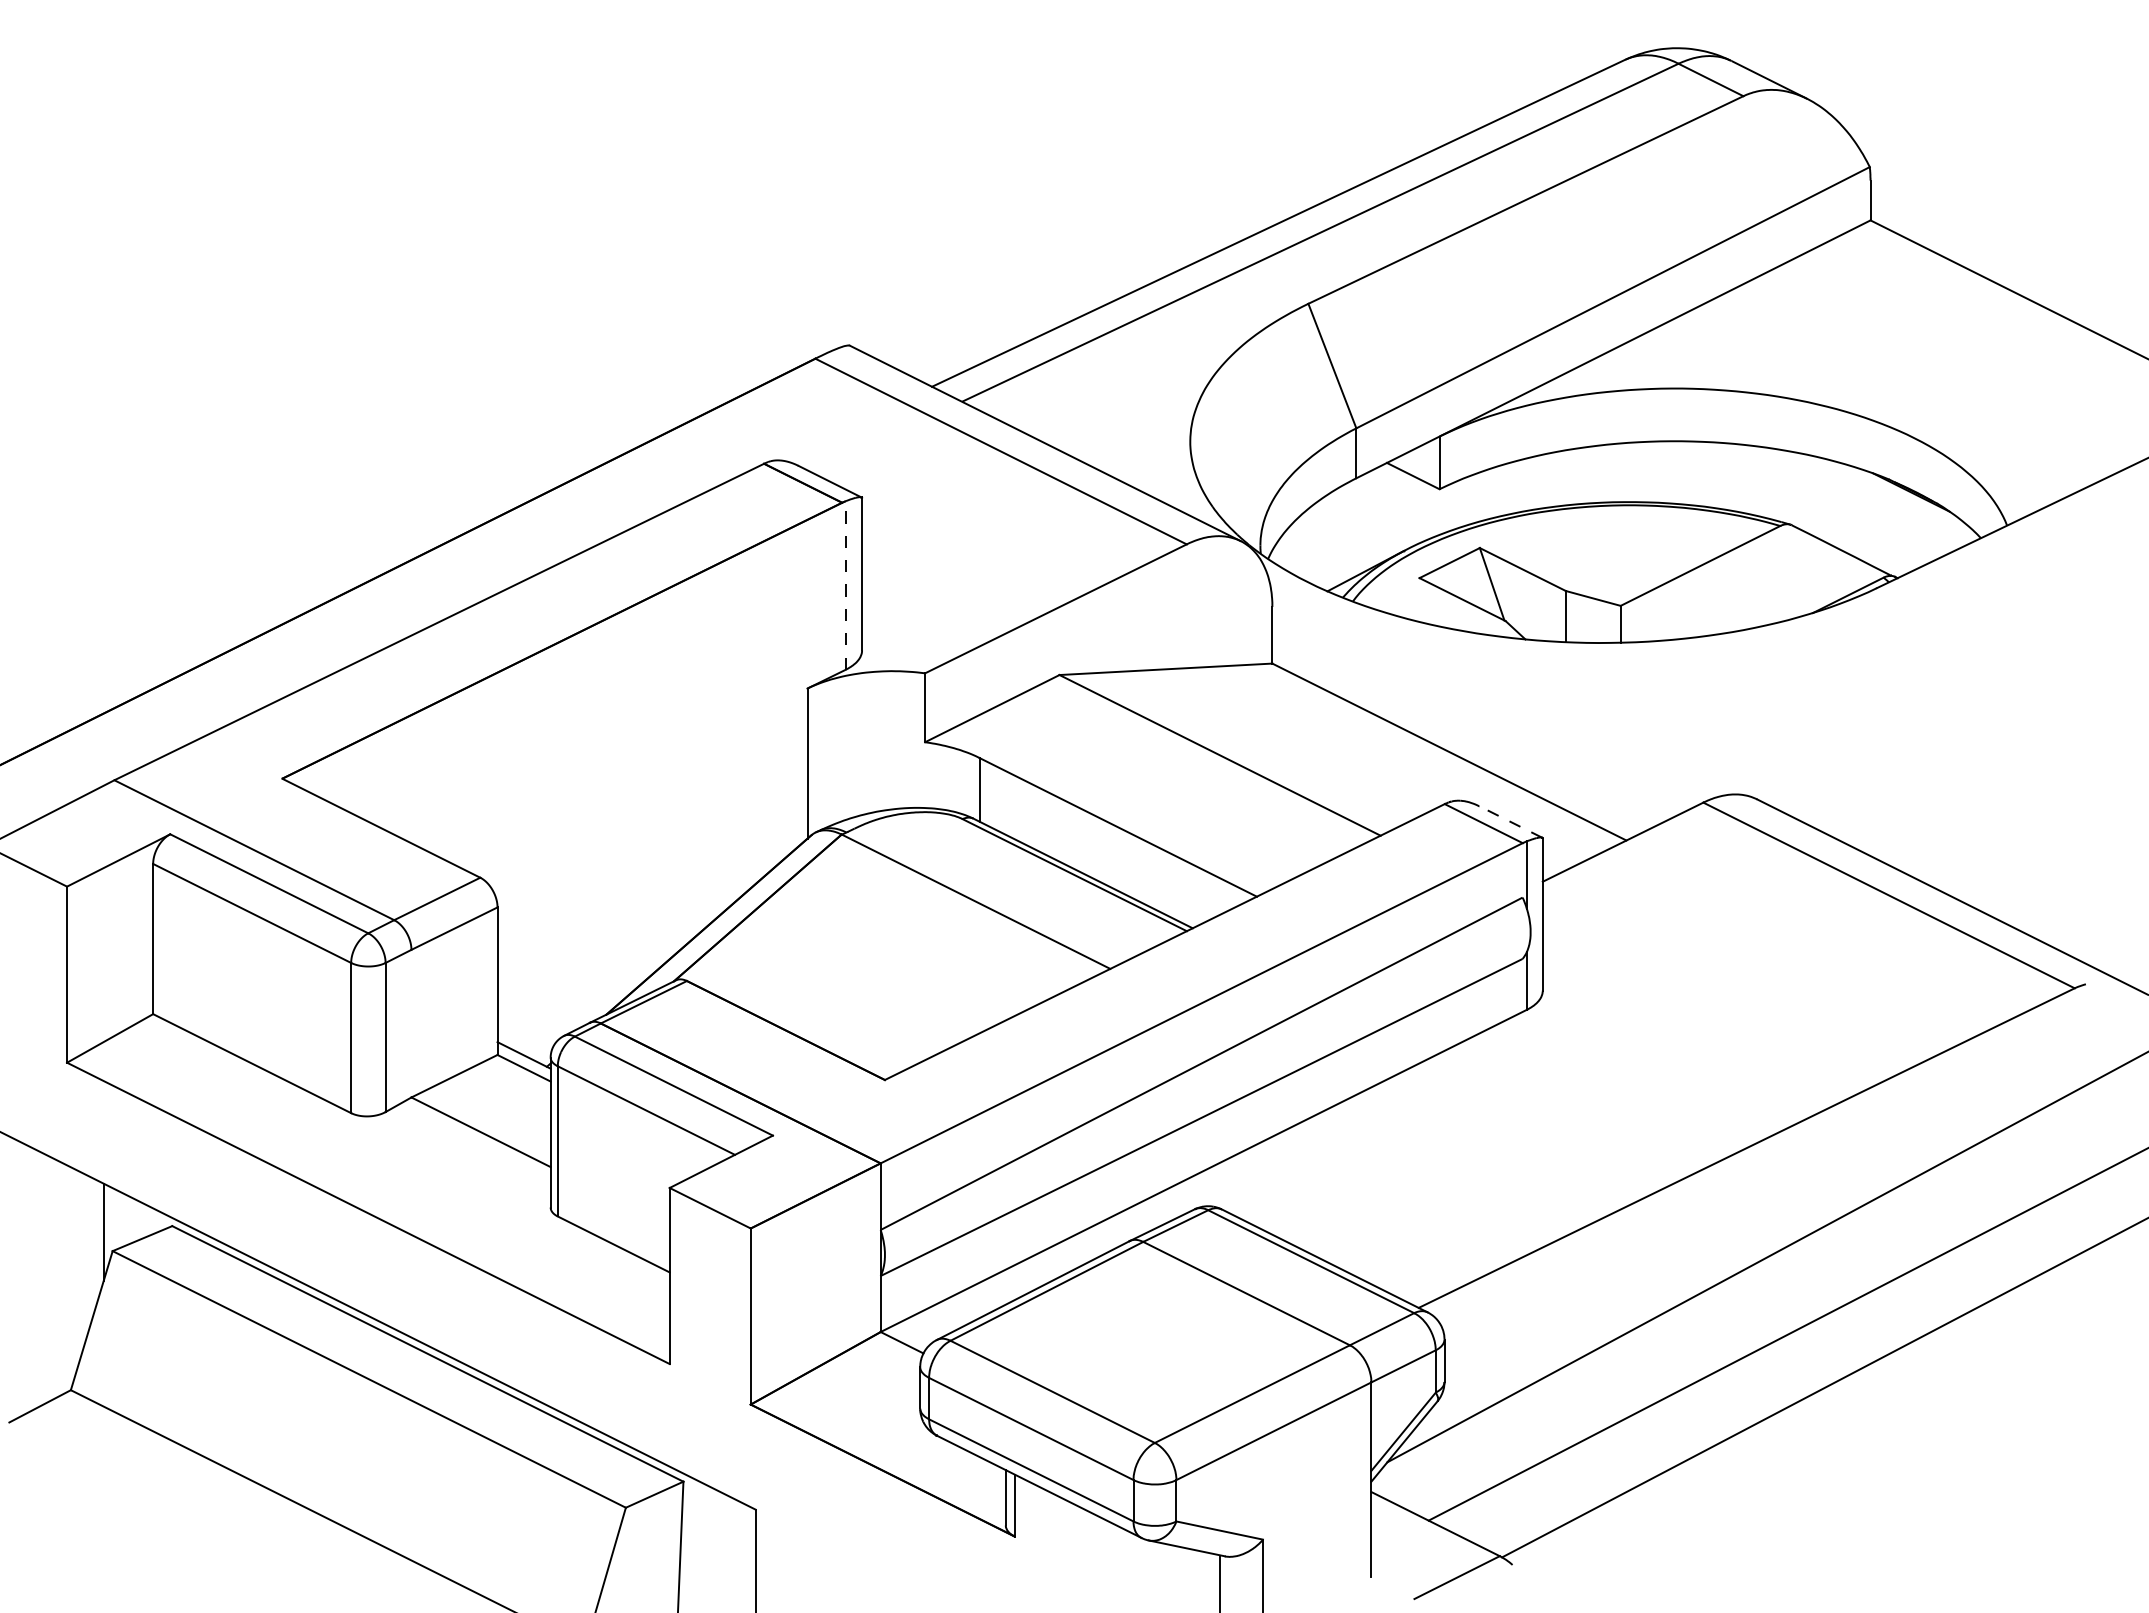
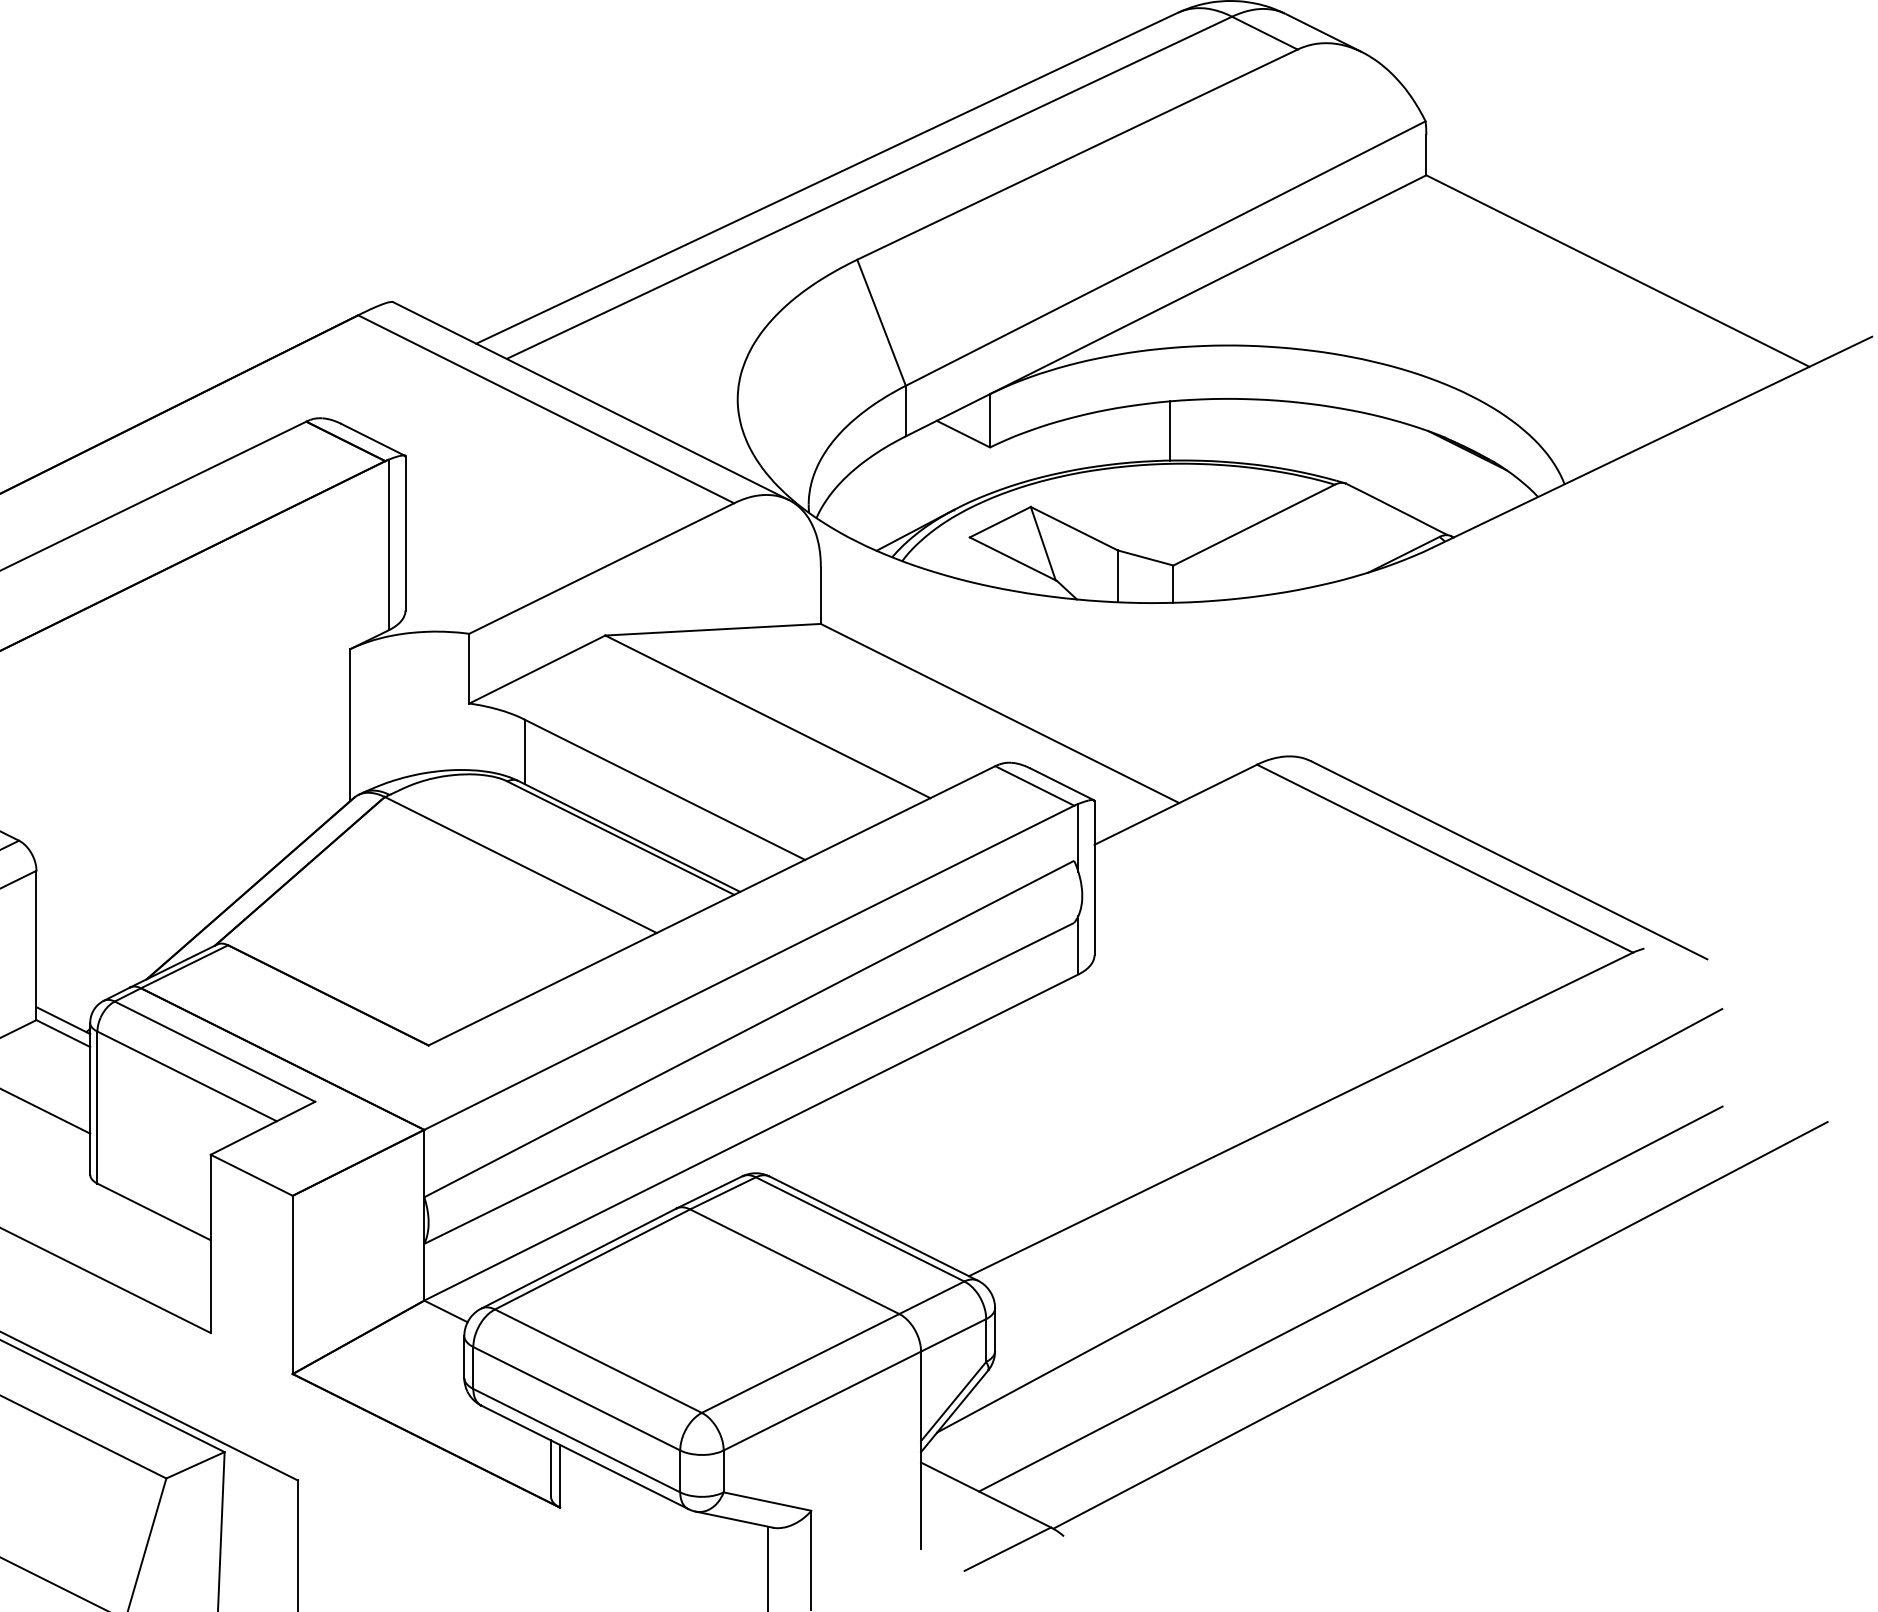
line: (1616, 472) -> (1169, 430), added
line: (845, 584) -> (388, 543), dashed -> solid
line: (1510, 821) -> (1061, 783), dashed -> solid

